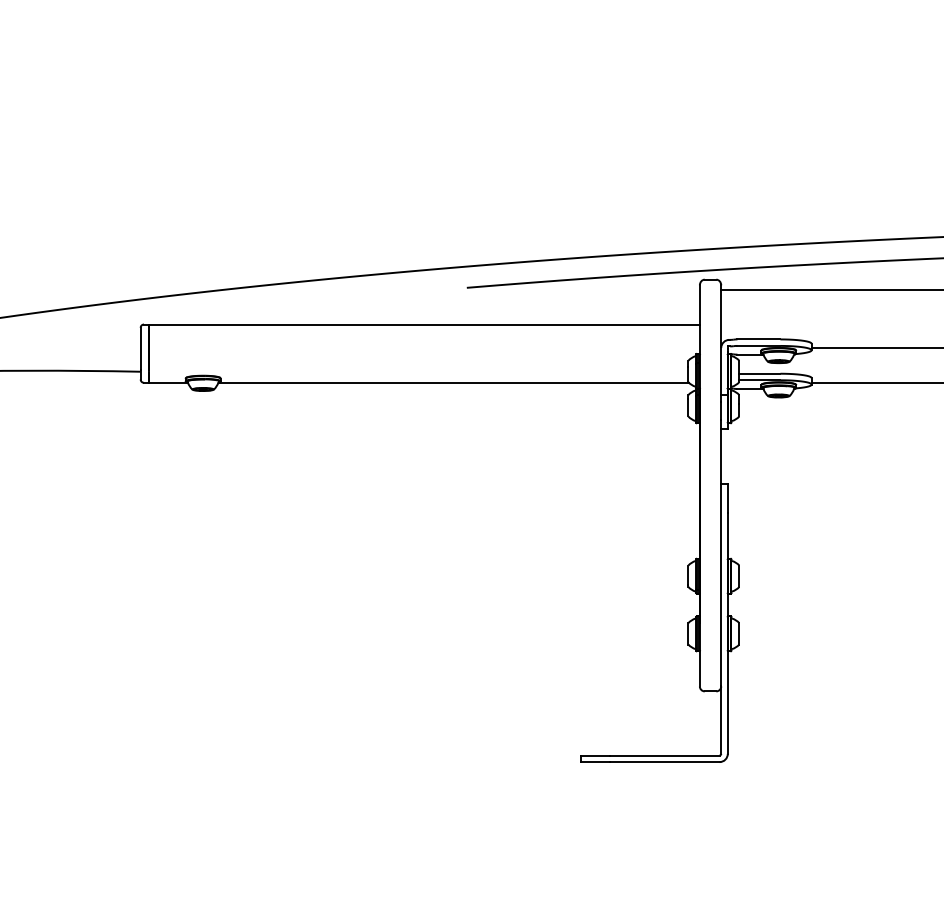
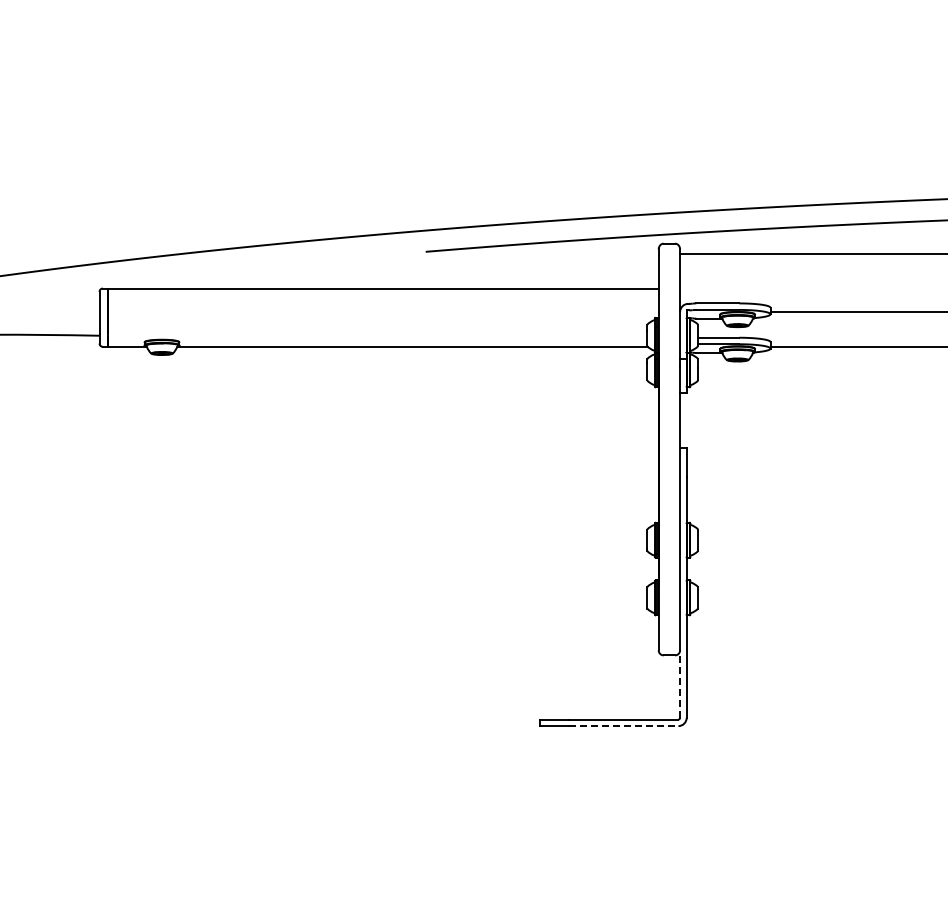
line: (721, 720) -> (680, 684), solid -> dashed
line: (664, 762) -> (623, 726), solid -> dashed

